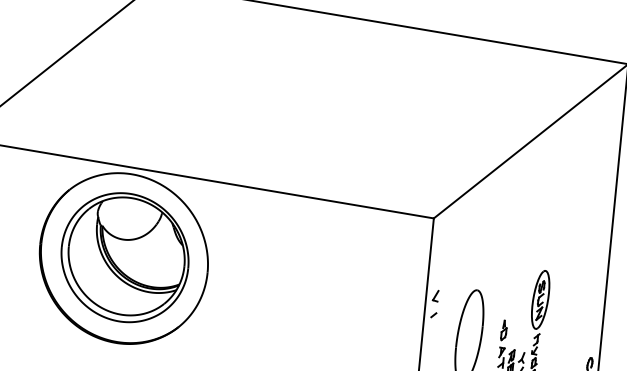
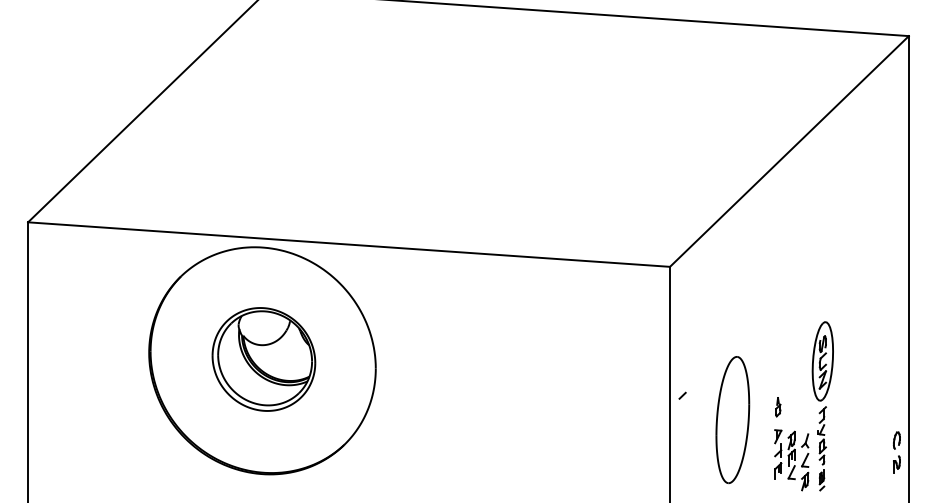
part: (124, 257) -> (263, 359), size x0.6
part: (435, 295) -> (682, 369), removed
part: (504, 330) -> (778, 407), size x0.7

